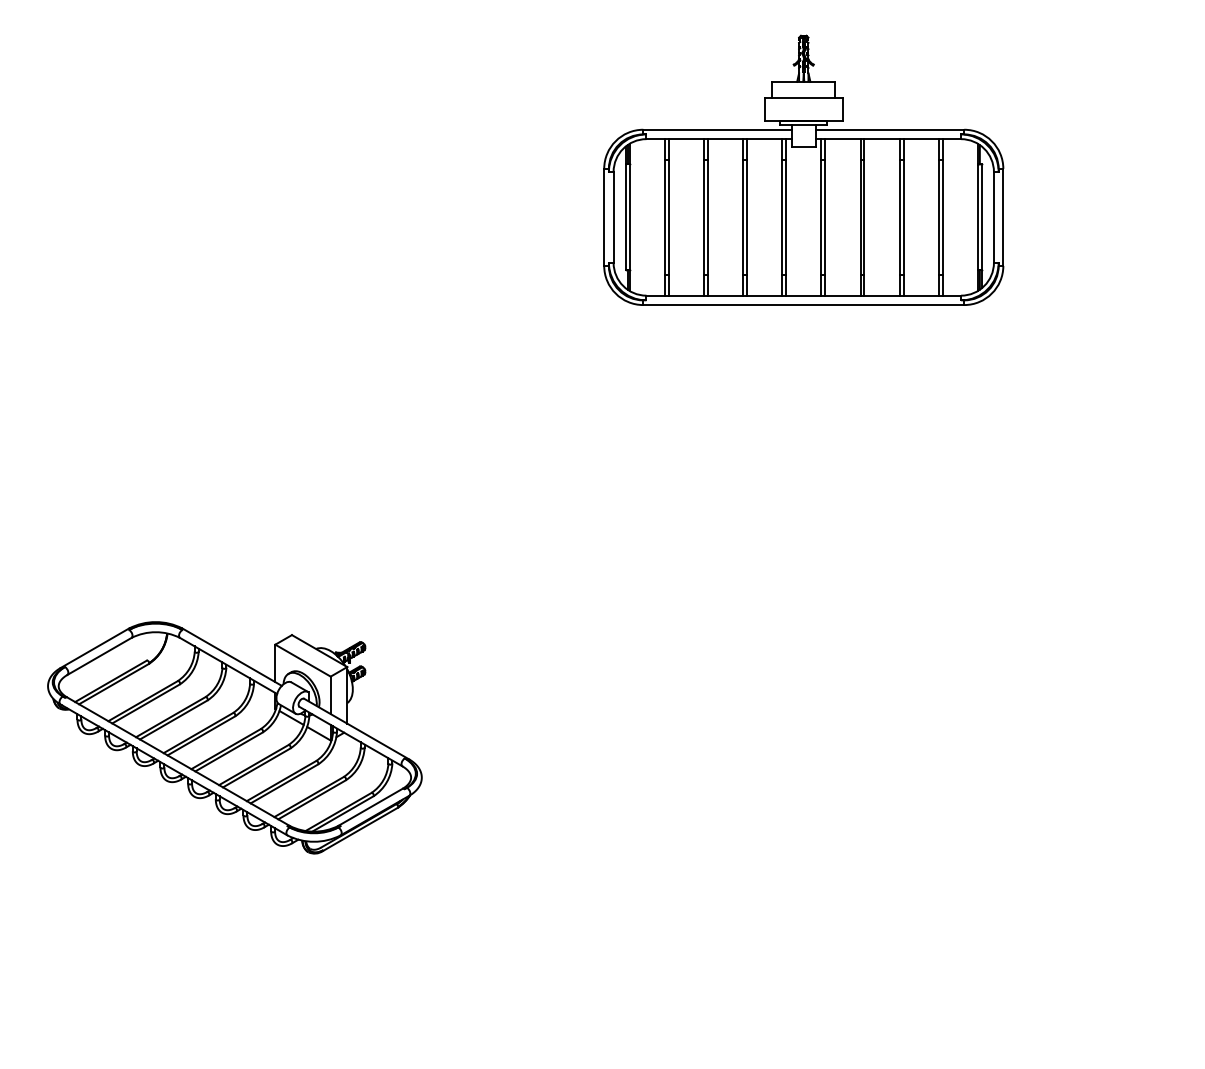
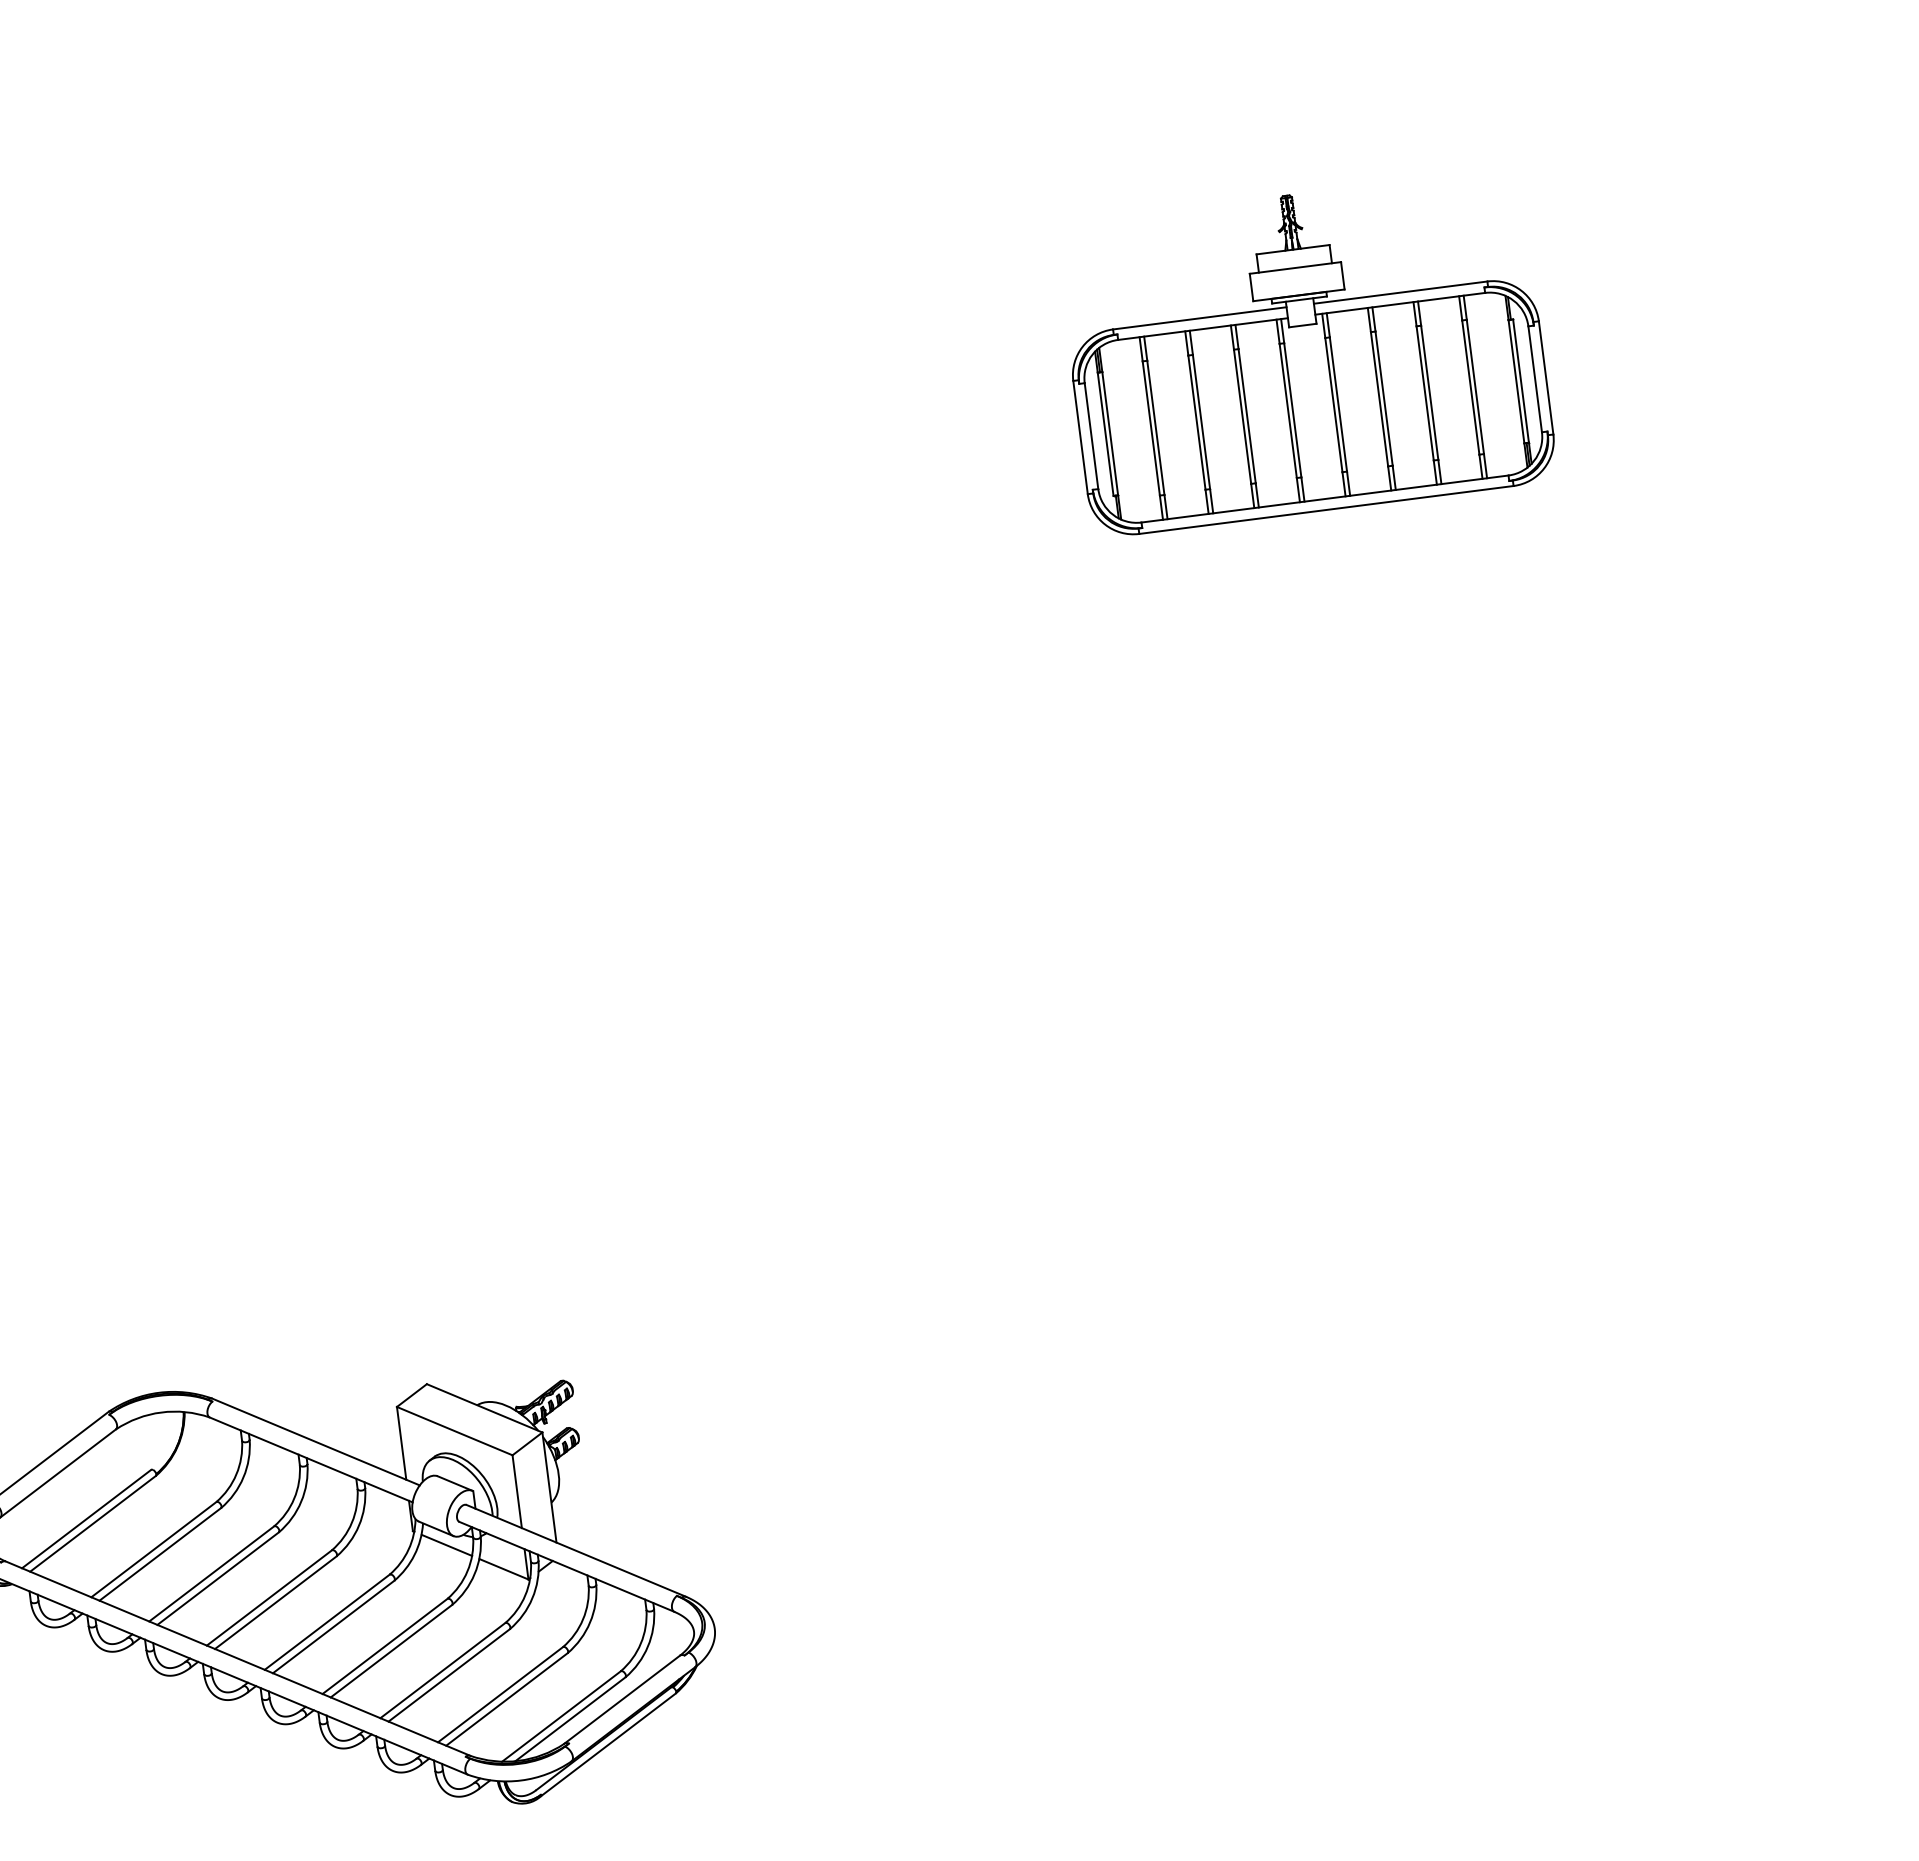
part: (803, 169) -> (1305, 351), size x0.6

